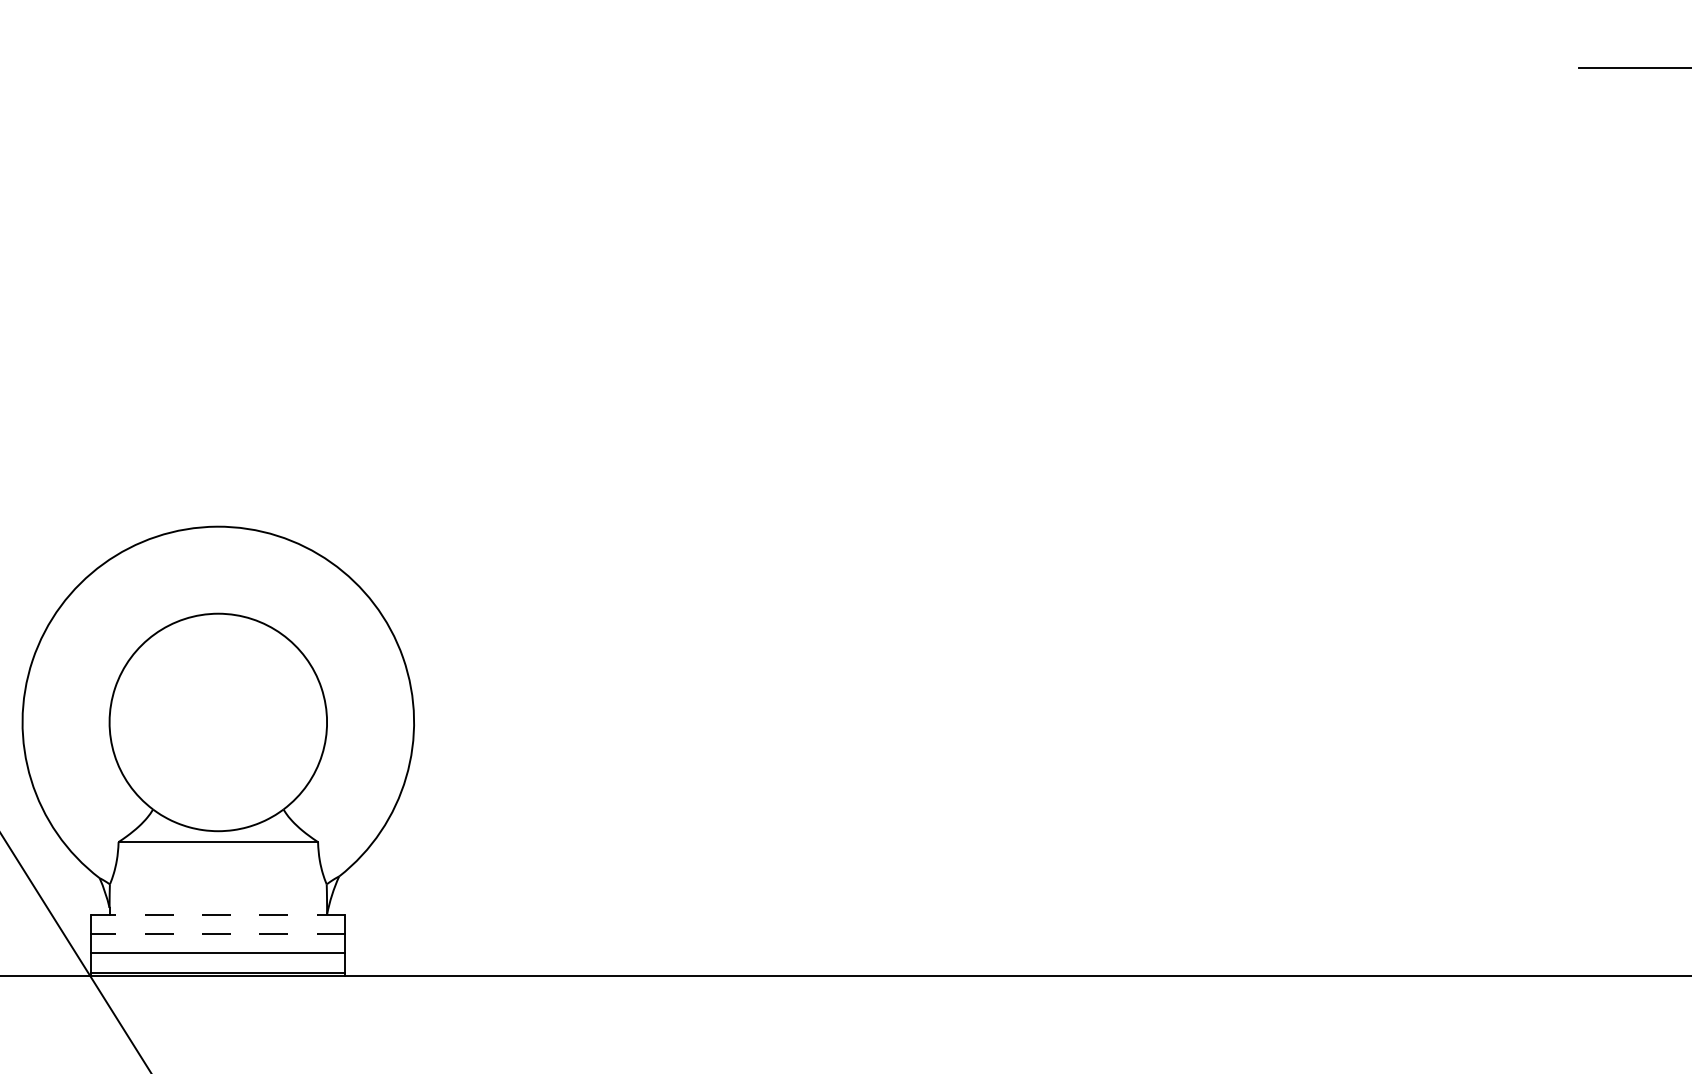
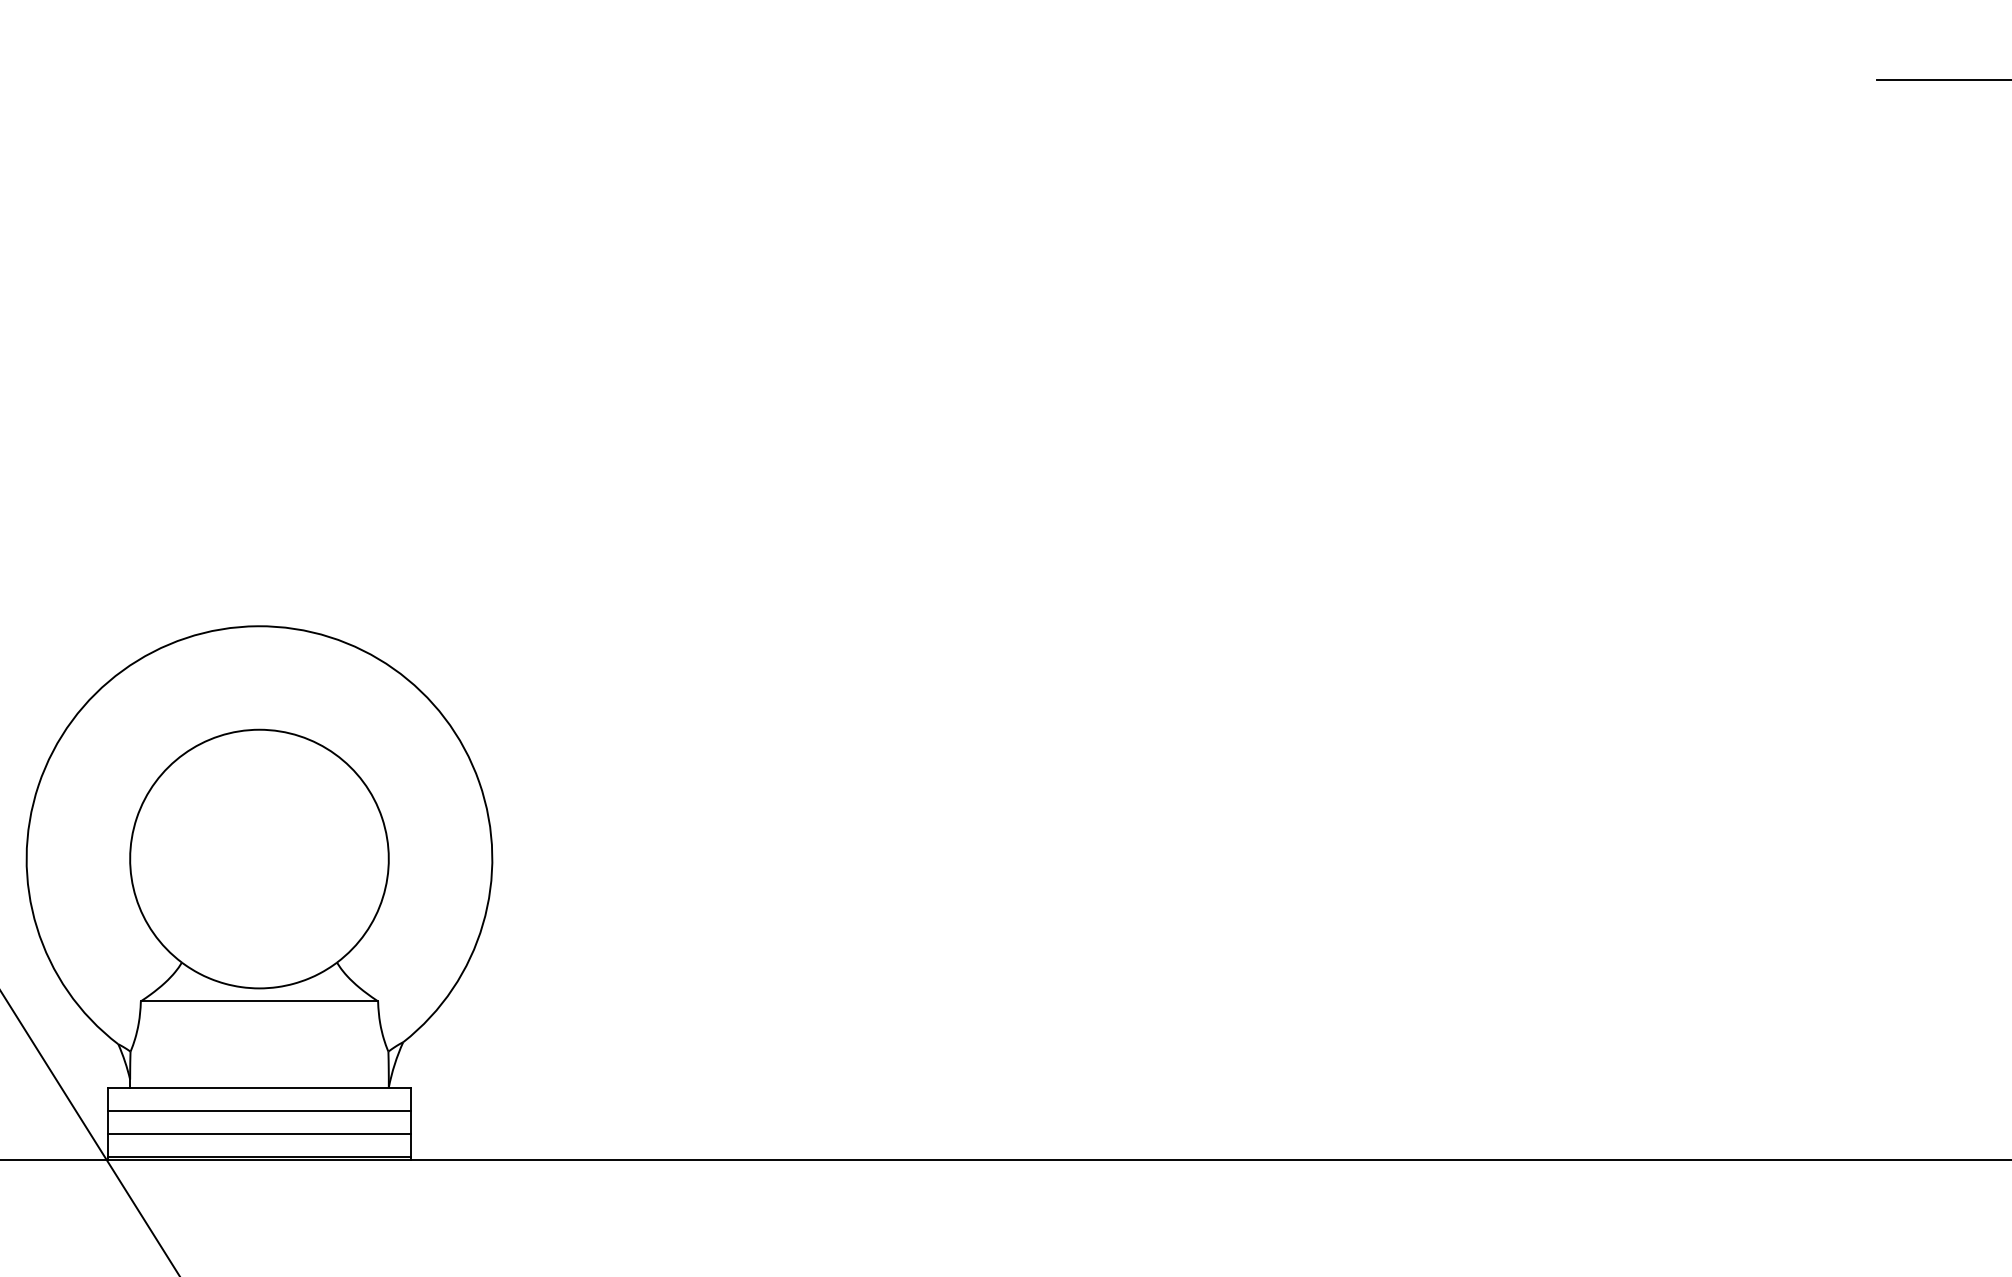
line: (217, 914) -> (258, 1087), dashed -> solid
line: (217, 933) -> (258, 1110), dashed -> solid

